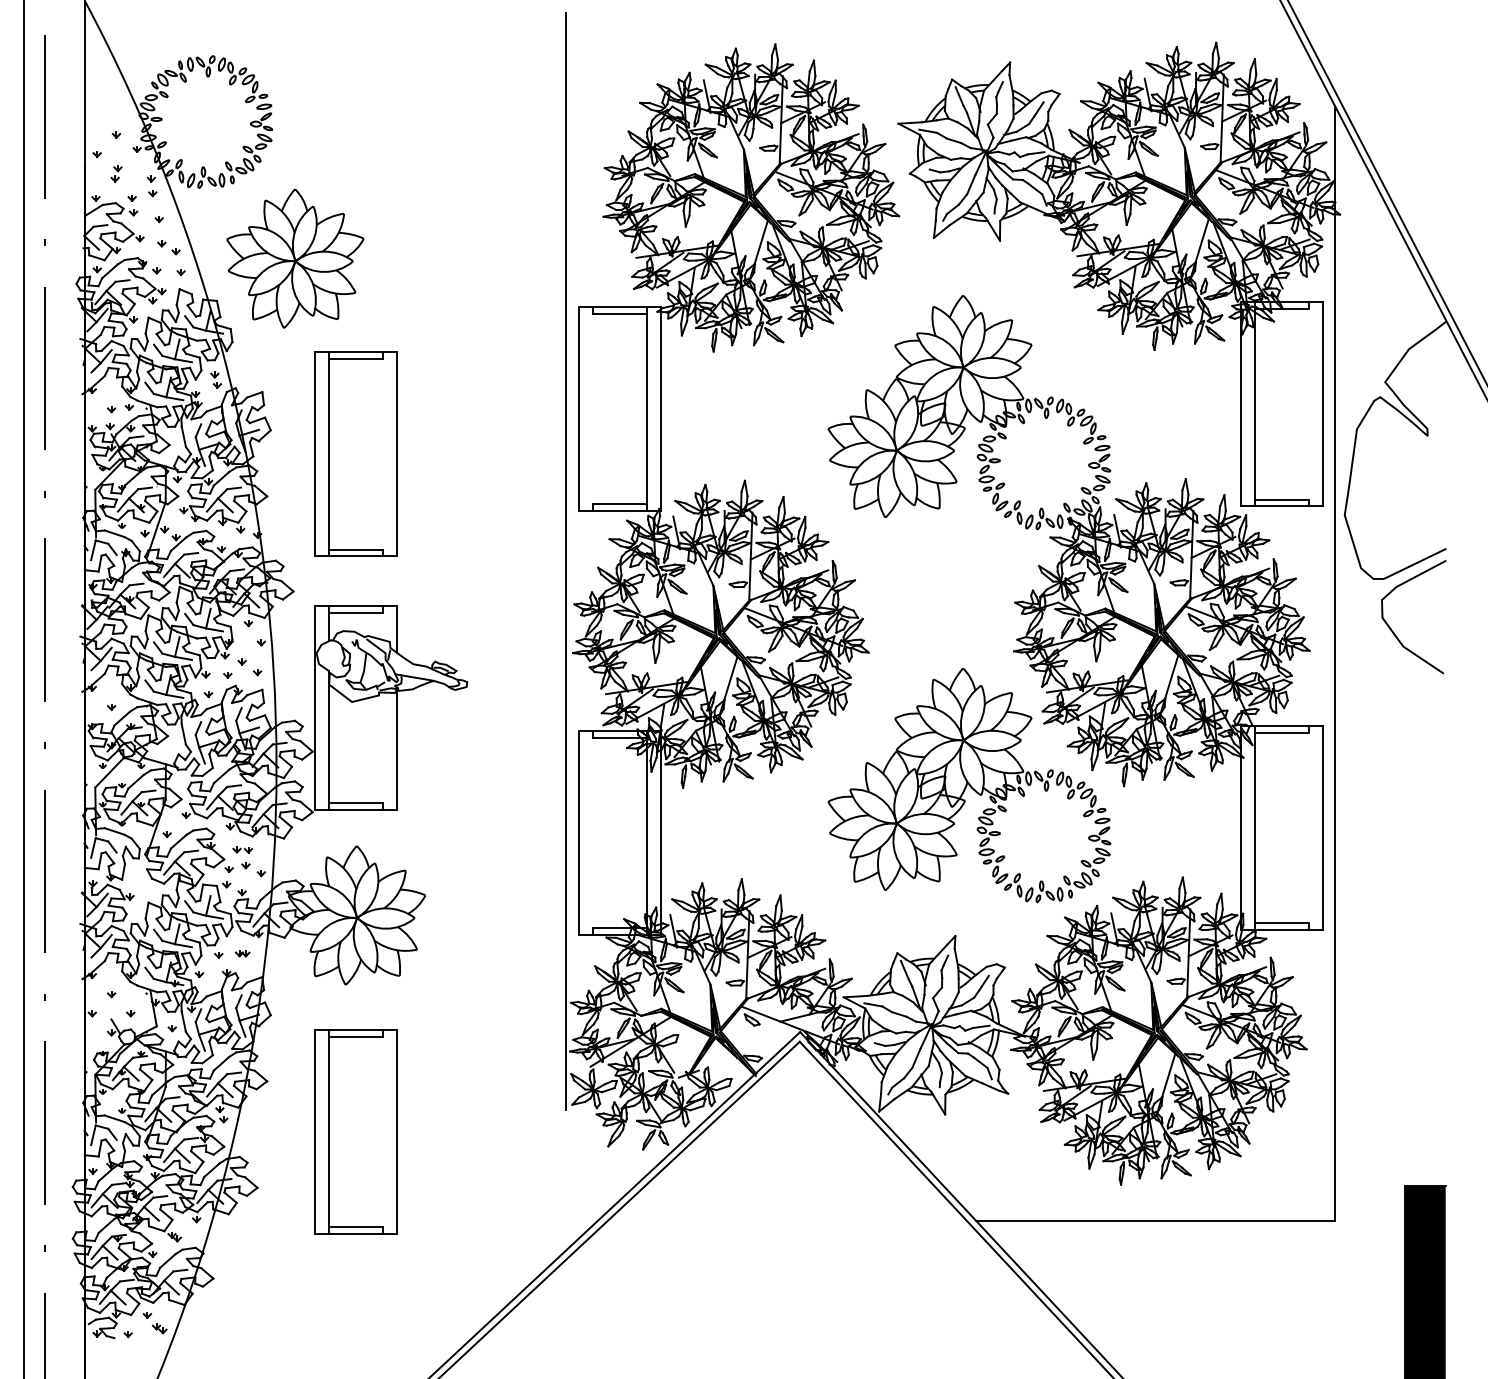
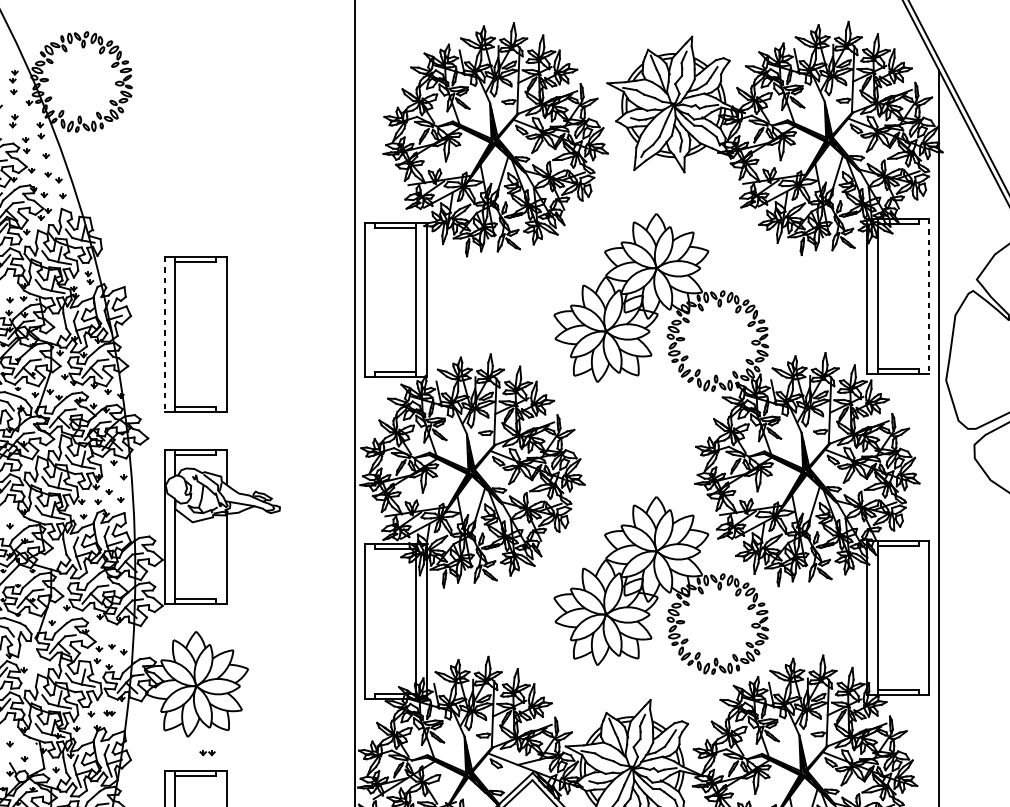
part: (116, 114) -> (13, 76), added
part: (295, 258) -> (149, 185), removed
line: (1322, 404) -> (929, 296), solid -> dashed
line: (315, 454) -> (164, 334), solid -> dashed
part: (242, 849) -> (207, 752), moved

